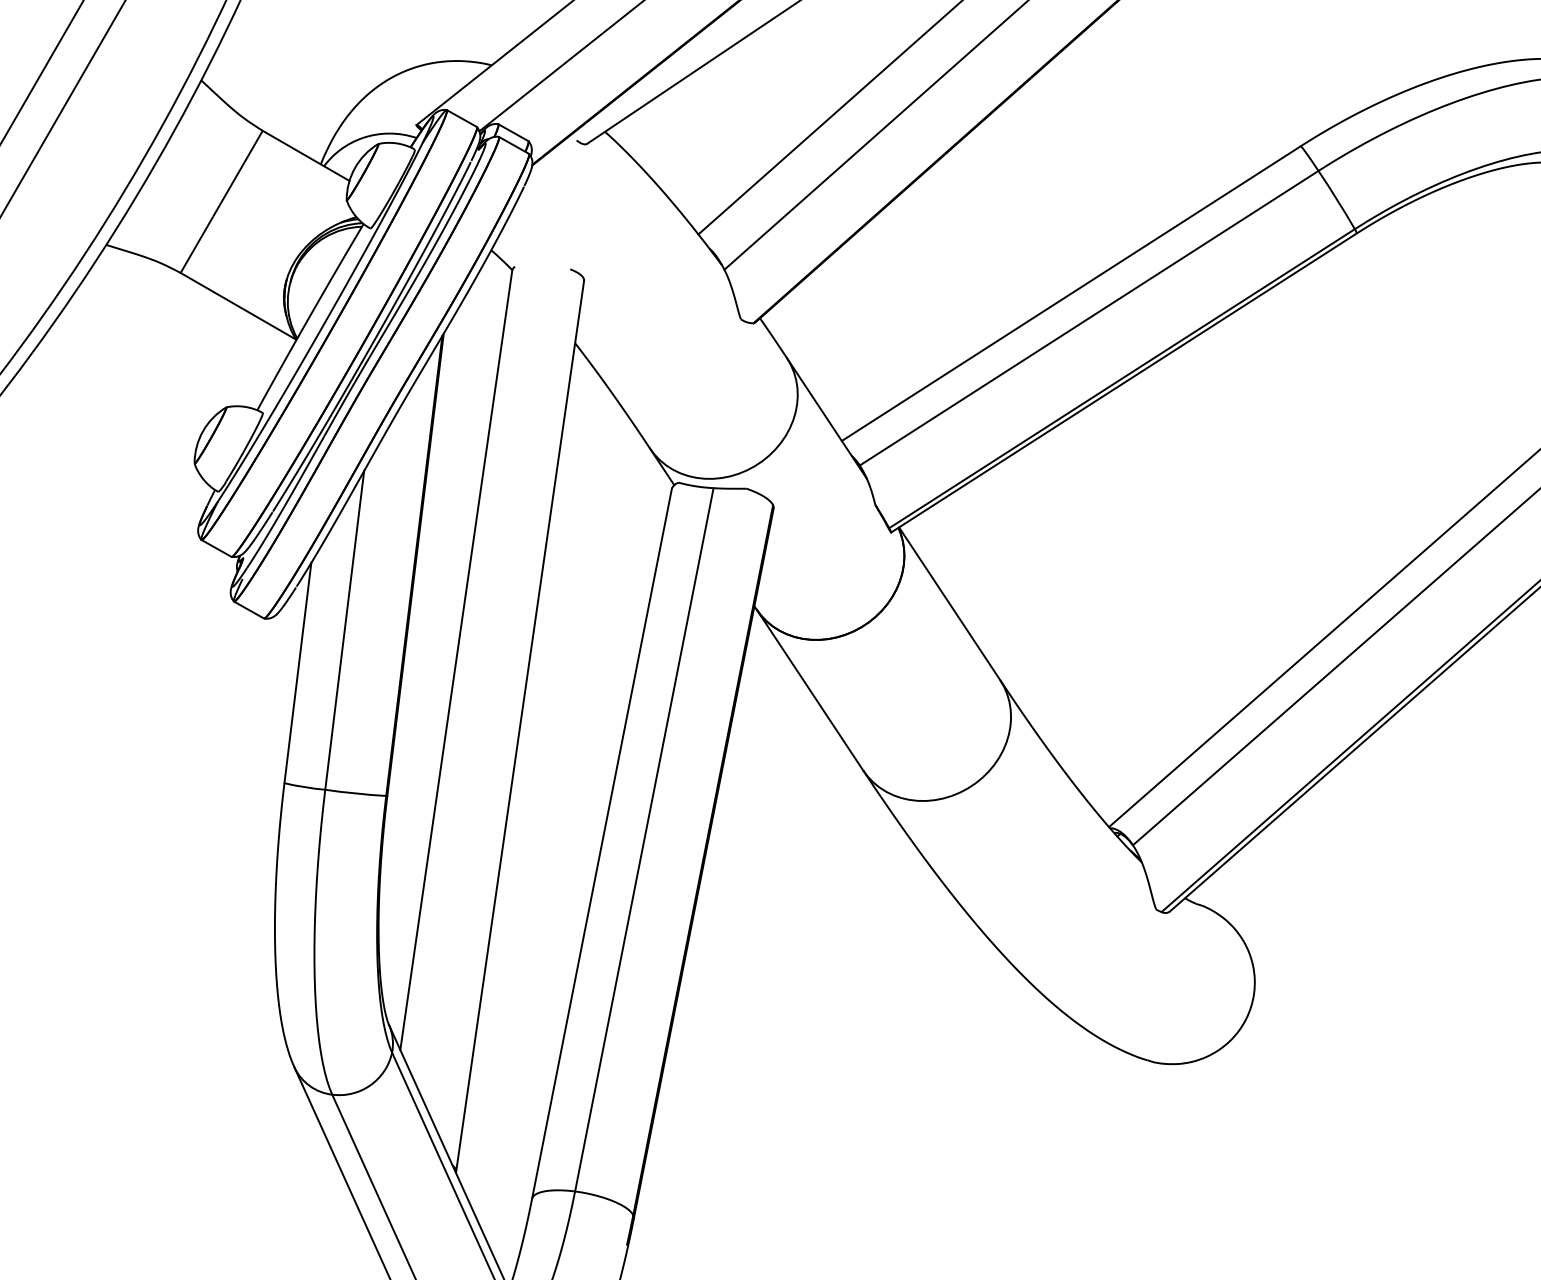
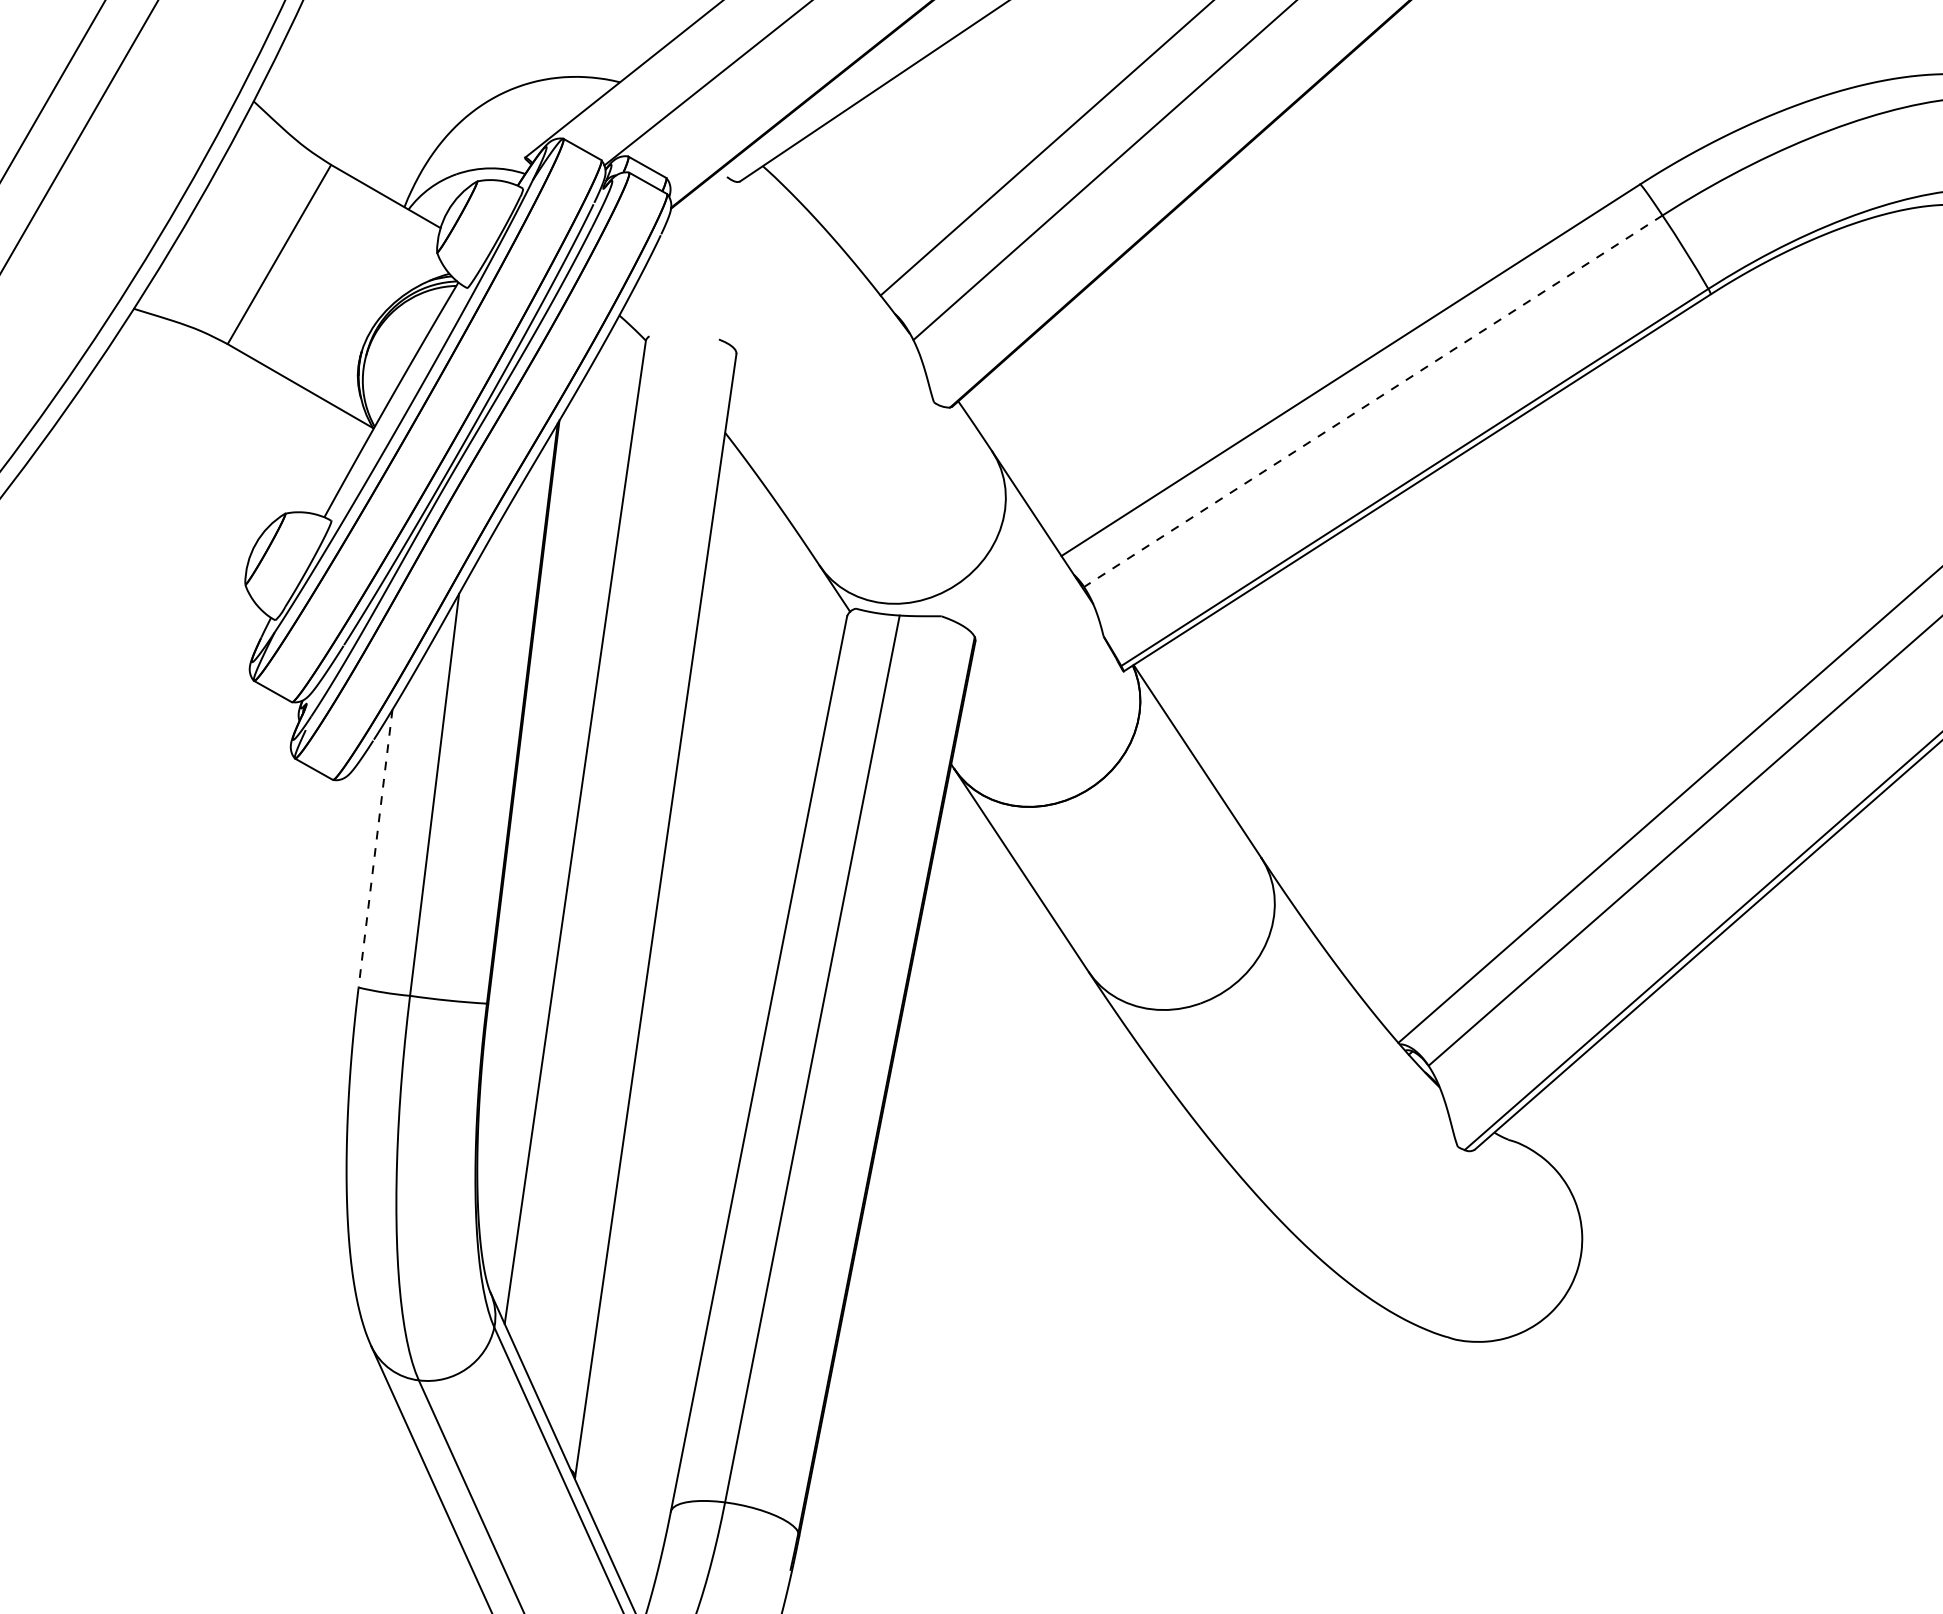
line: (1089, 318) -> (1373, 401), solid -> dashed
line: (297, 672) -> (375, 848), solid -> dashed

